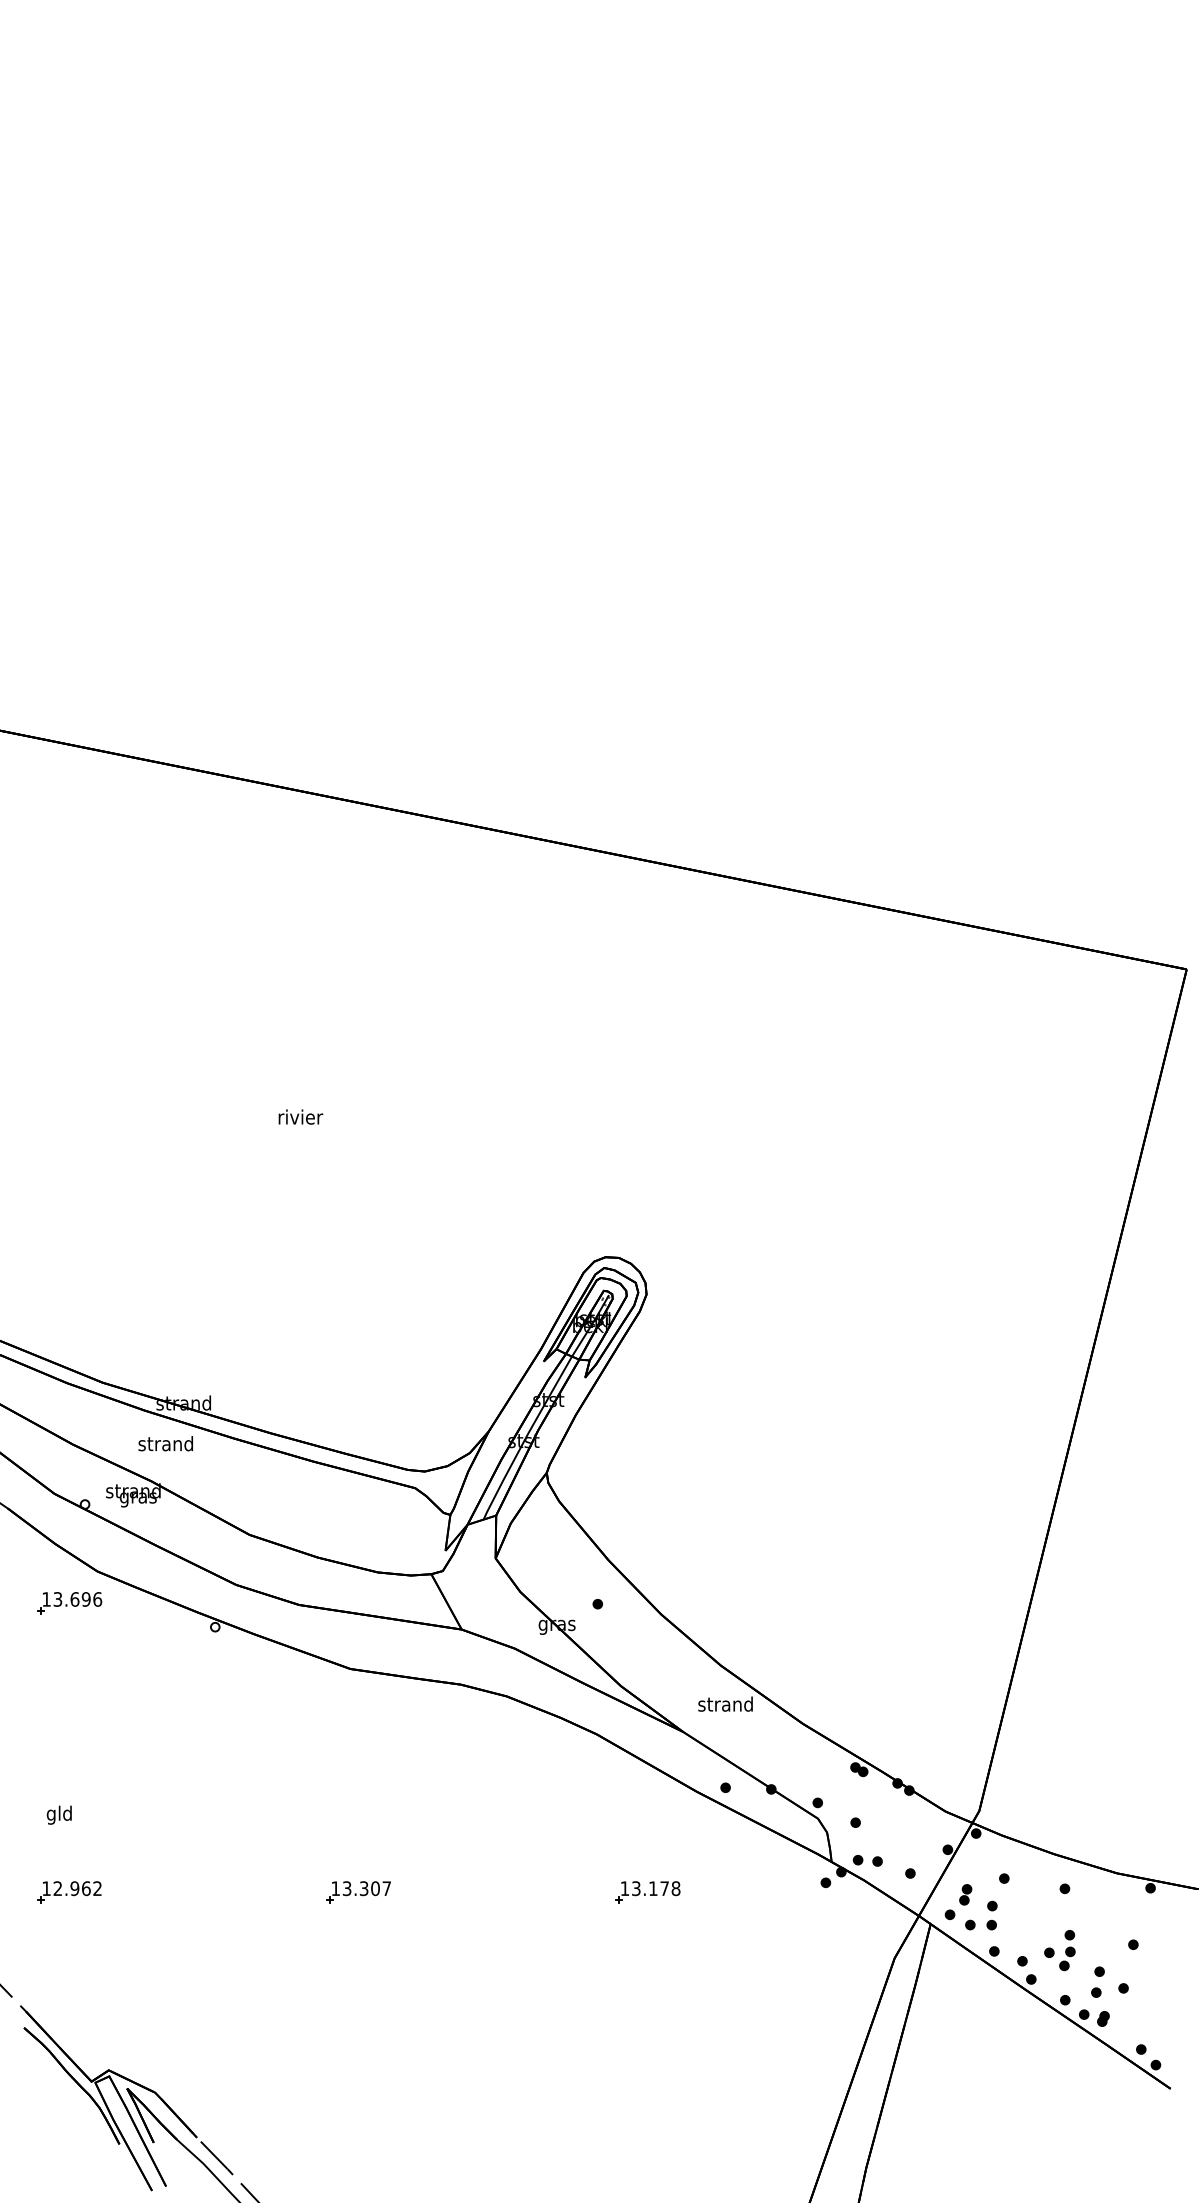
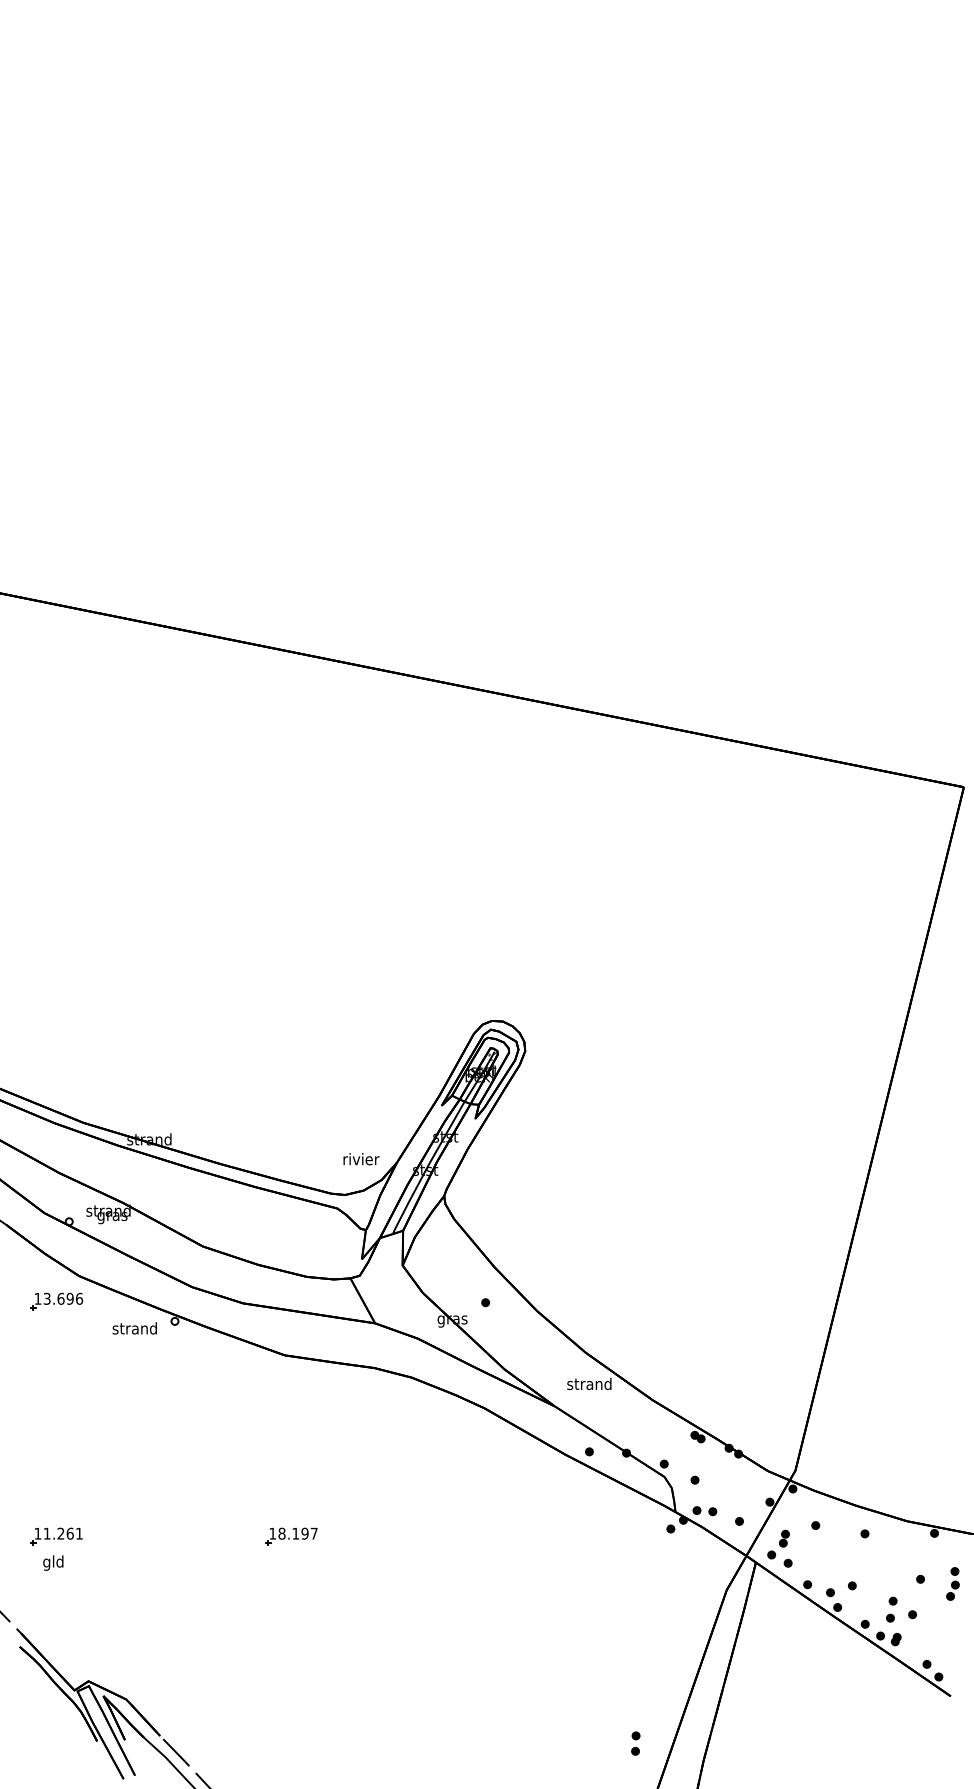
text: (300, 1117) -> (361, 1159), moved
text: (165, 1443) -> (134, 1328), moved
text: (59, 1814) -> (53, 1562), moved
text: (76, 1888) -> (62, 1533), 12.962 -> 11.261
text: (361, 1888) -> (293, 1533), 13.307 -> 18.197
part: (648, 1892) -> (526, 1536), removed
part: (991, 1915) -> (635, 1743), moved
part: (1066, 1949) -> (952, 1583), moved

